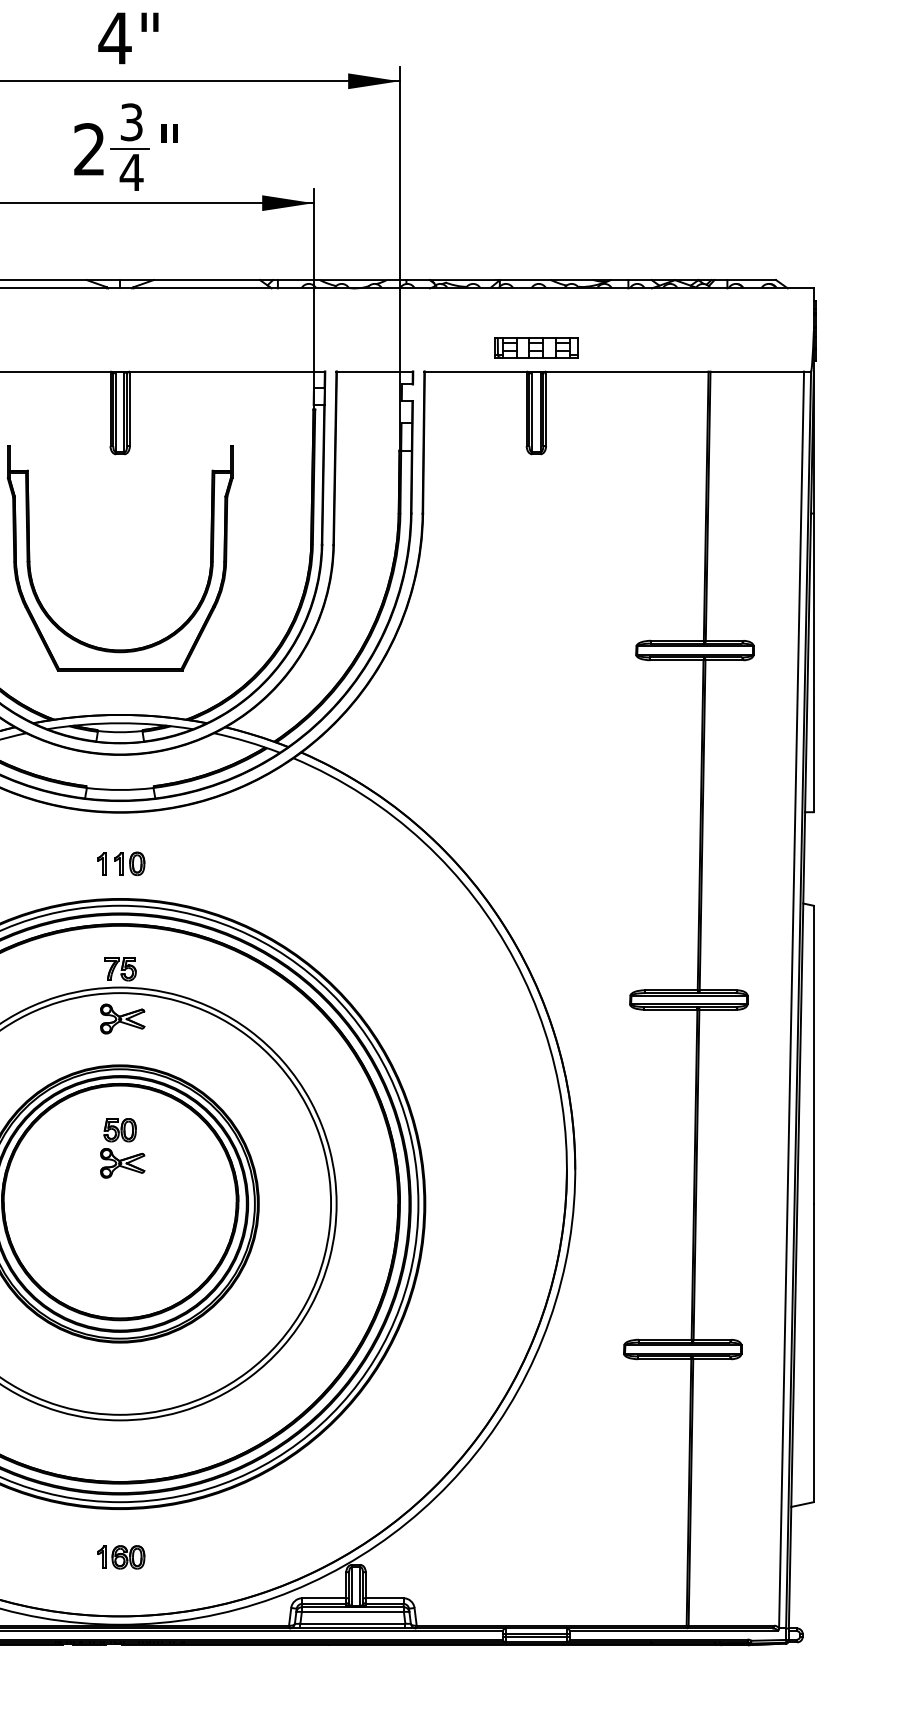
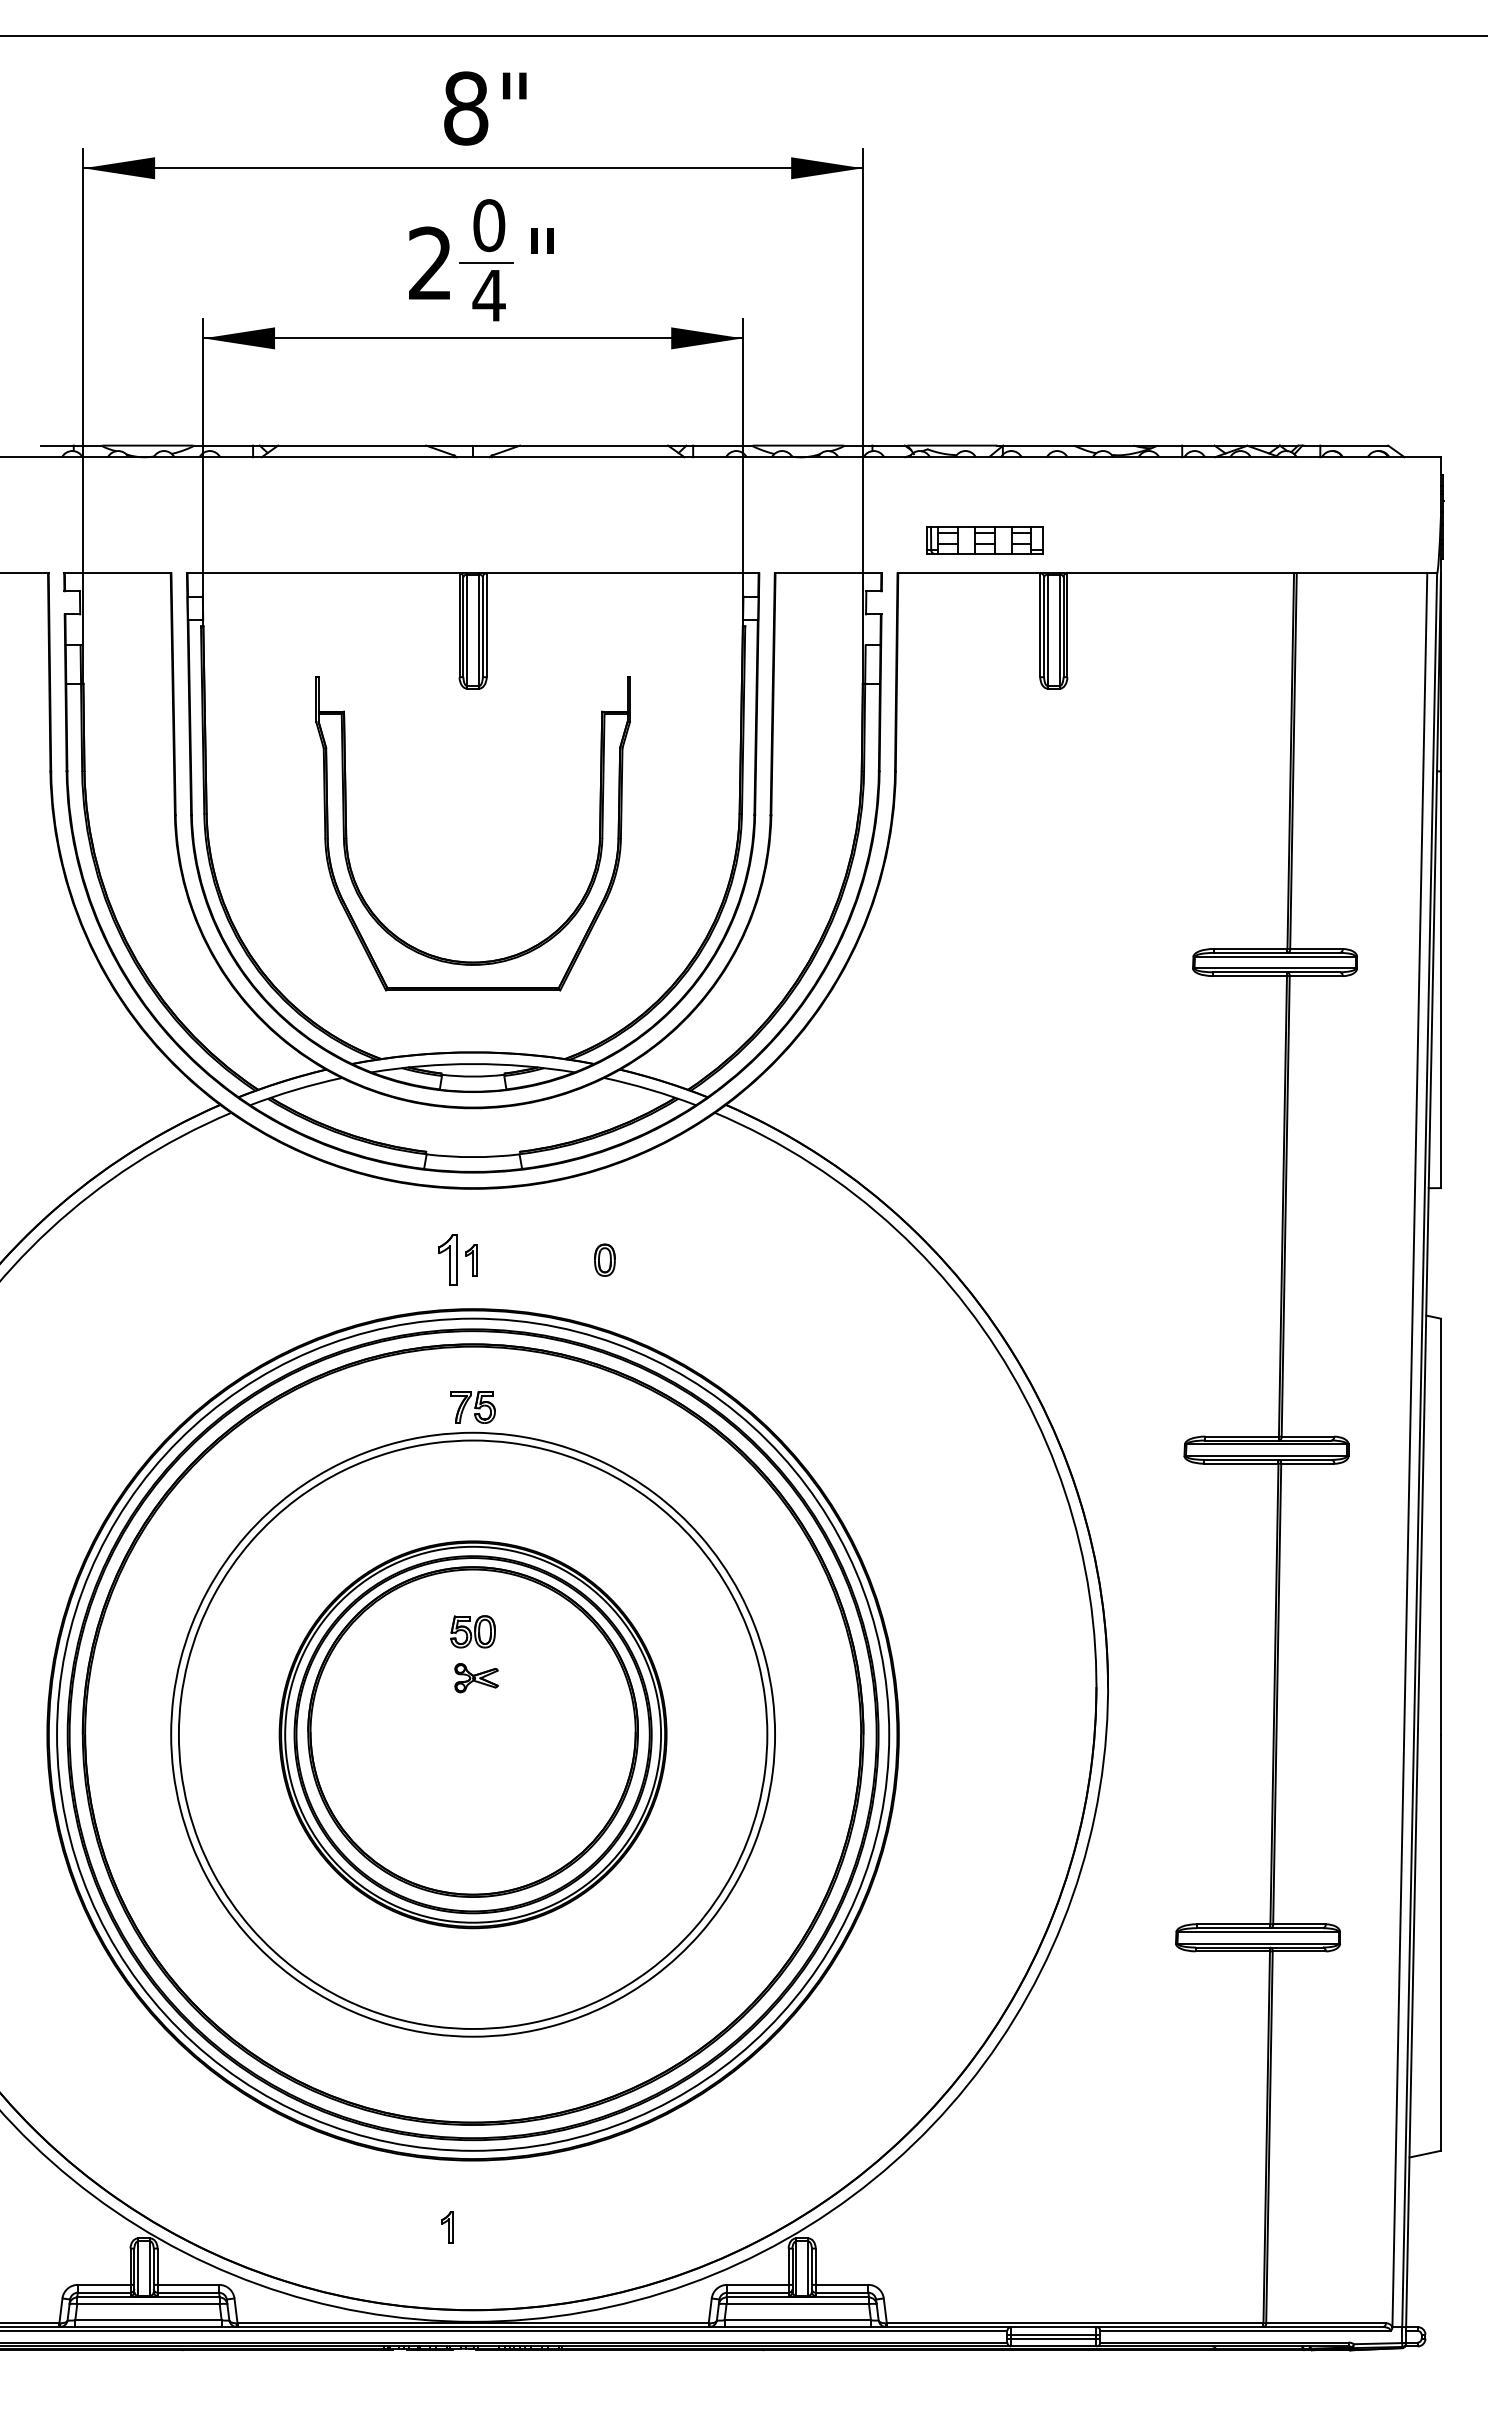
text: (114, 38) -> (465, 108), 4" -> 8"
text: (131, 122) -> (489, 225), 3 -> 0
part: (536, 348) -> (984, 540), moved
part: (136, 863) -> (604, 1259), moved
part: (101, 864) -> (447, 1260), size x1.6
part: (122, 1018) -> (476, 1476), removed
part: (122, 1163) -> (476, 1678), size x0.7
part: (128, 1557) -> (484, 2227), removed

